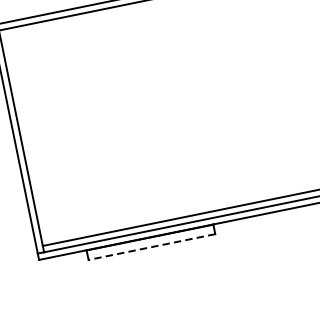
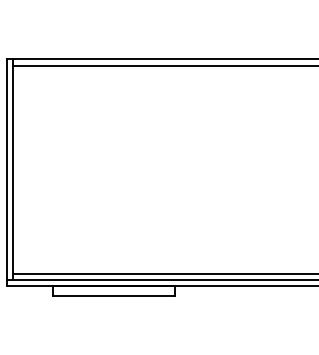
line: (151, 247) -> (113, 295), dashed -> solid

